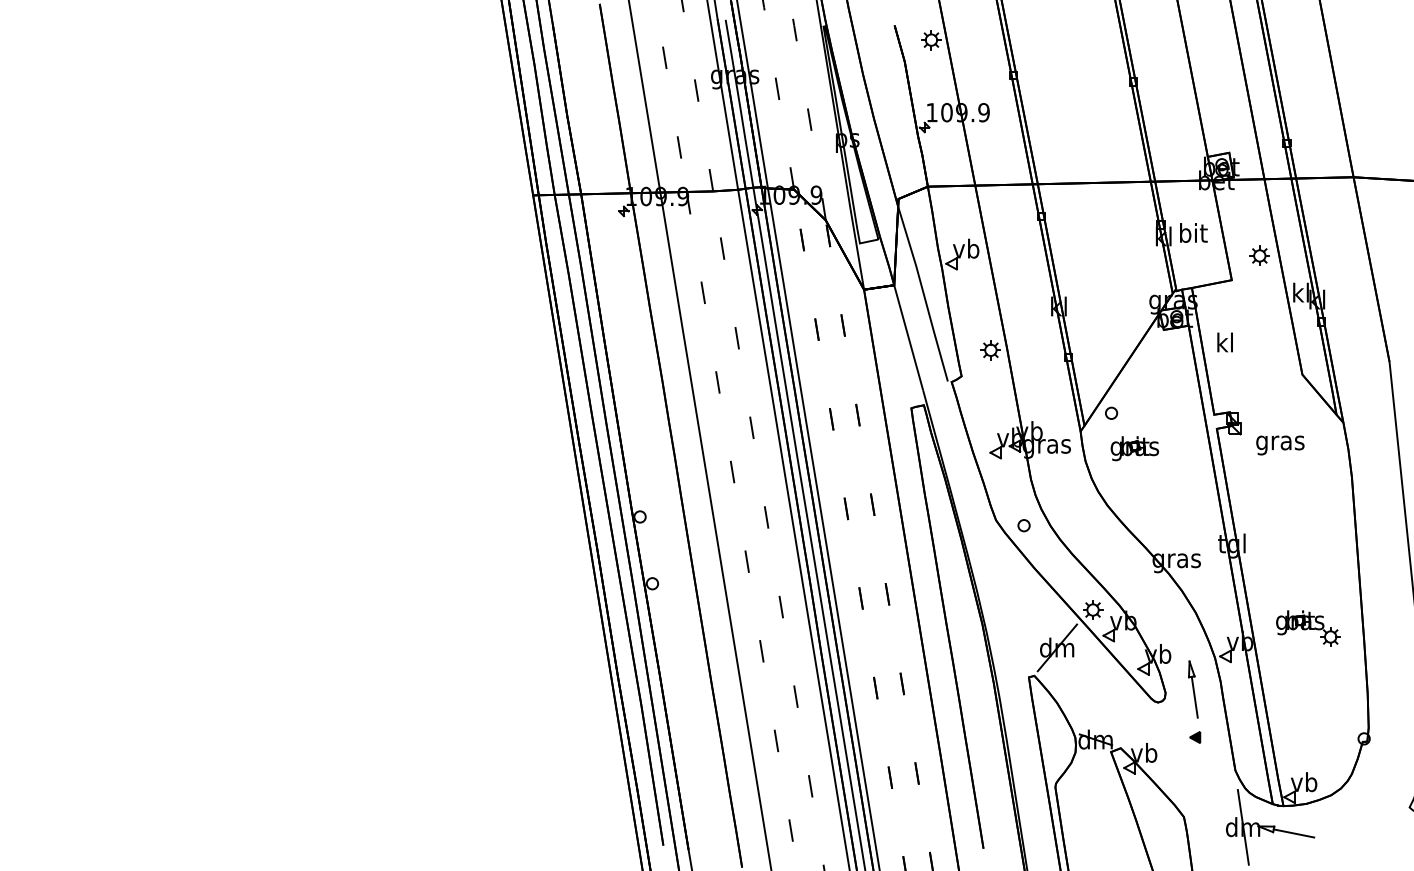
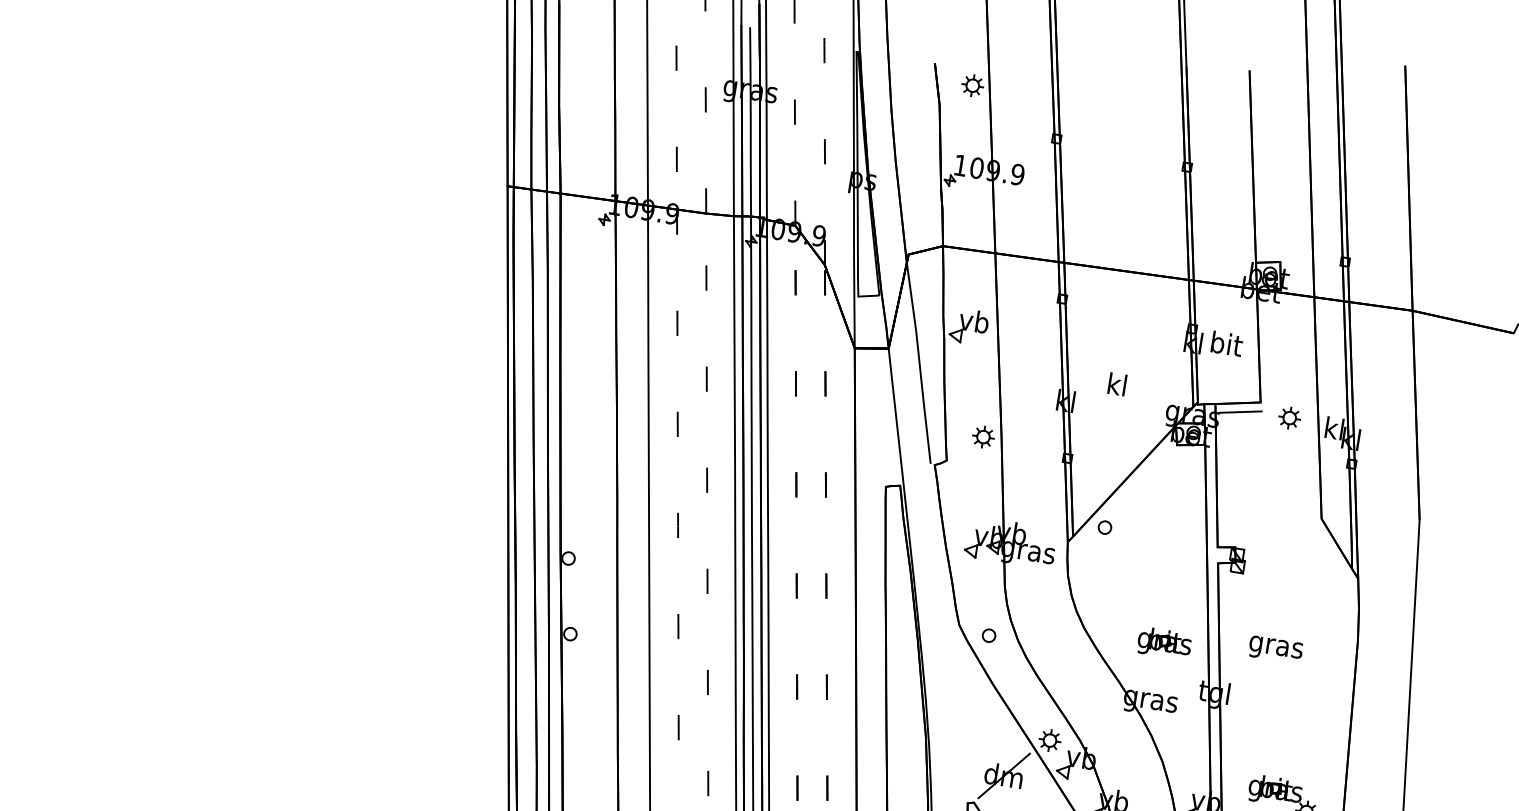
part: (1259, 255) -> (1289, 417), moved
line: (1215, 291) -> (1240, 412), added
text: (1224, 342) -> (1116, 384), moved
text: (1280, 445) -> (1275, 649), moved
part: (1134, 448) -> (1164, 643), moved

